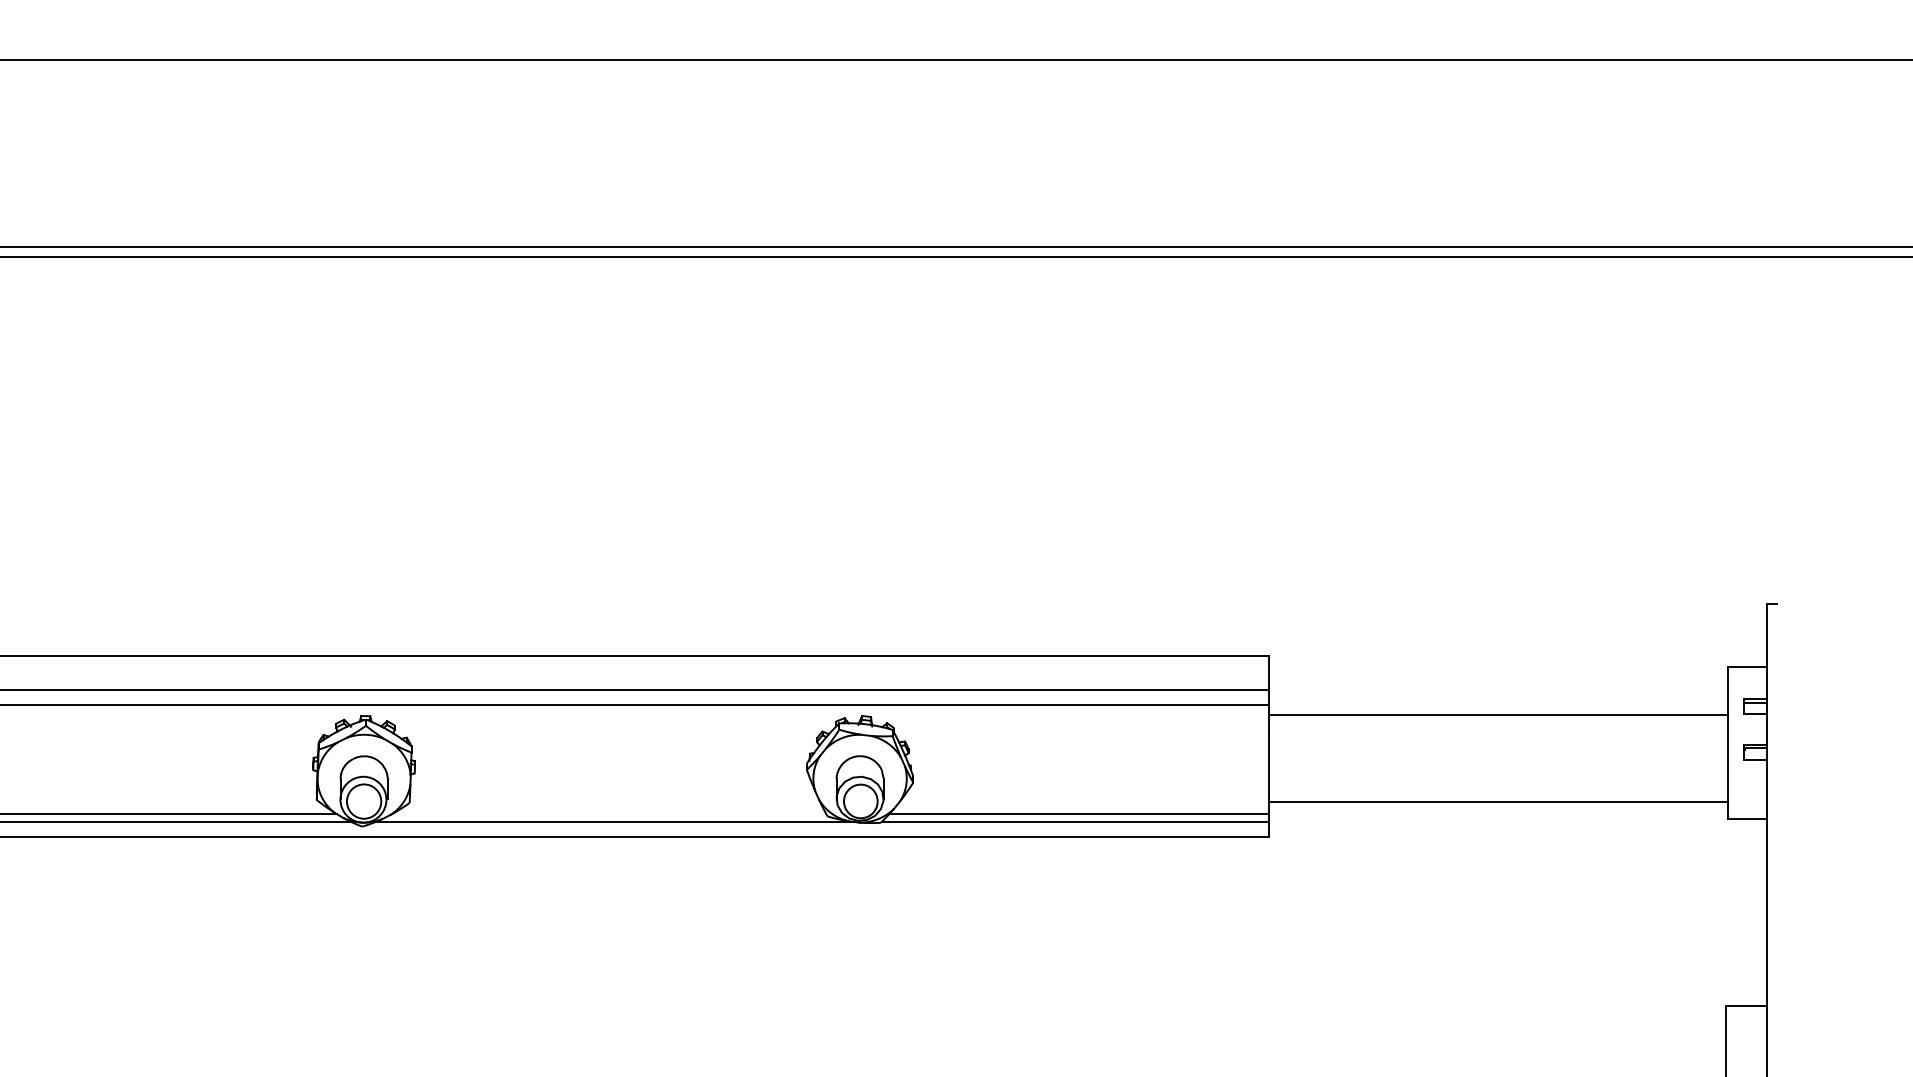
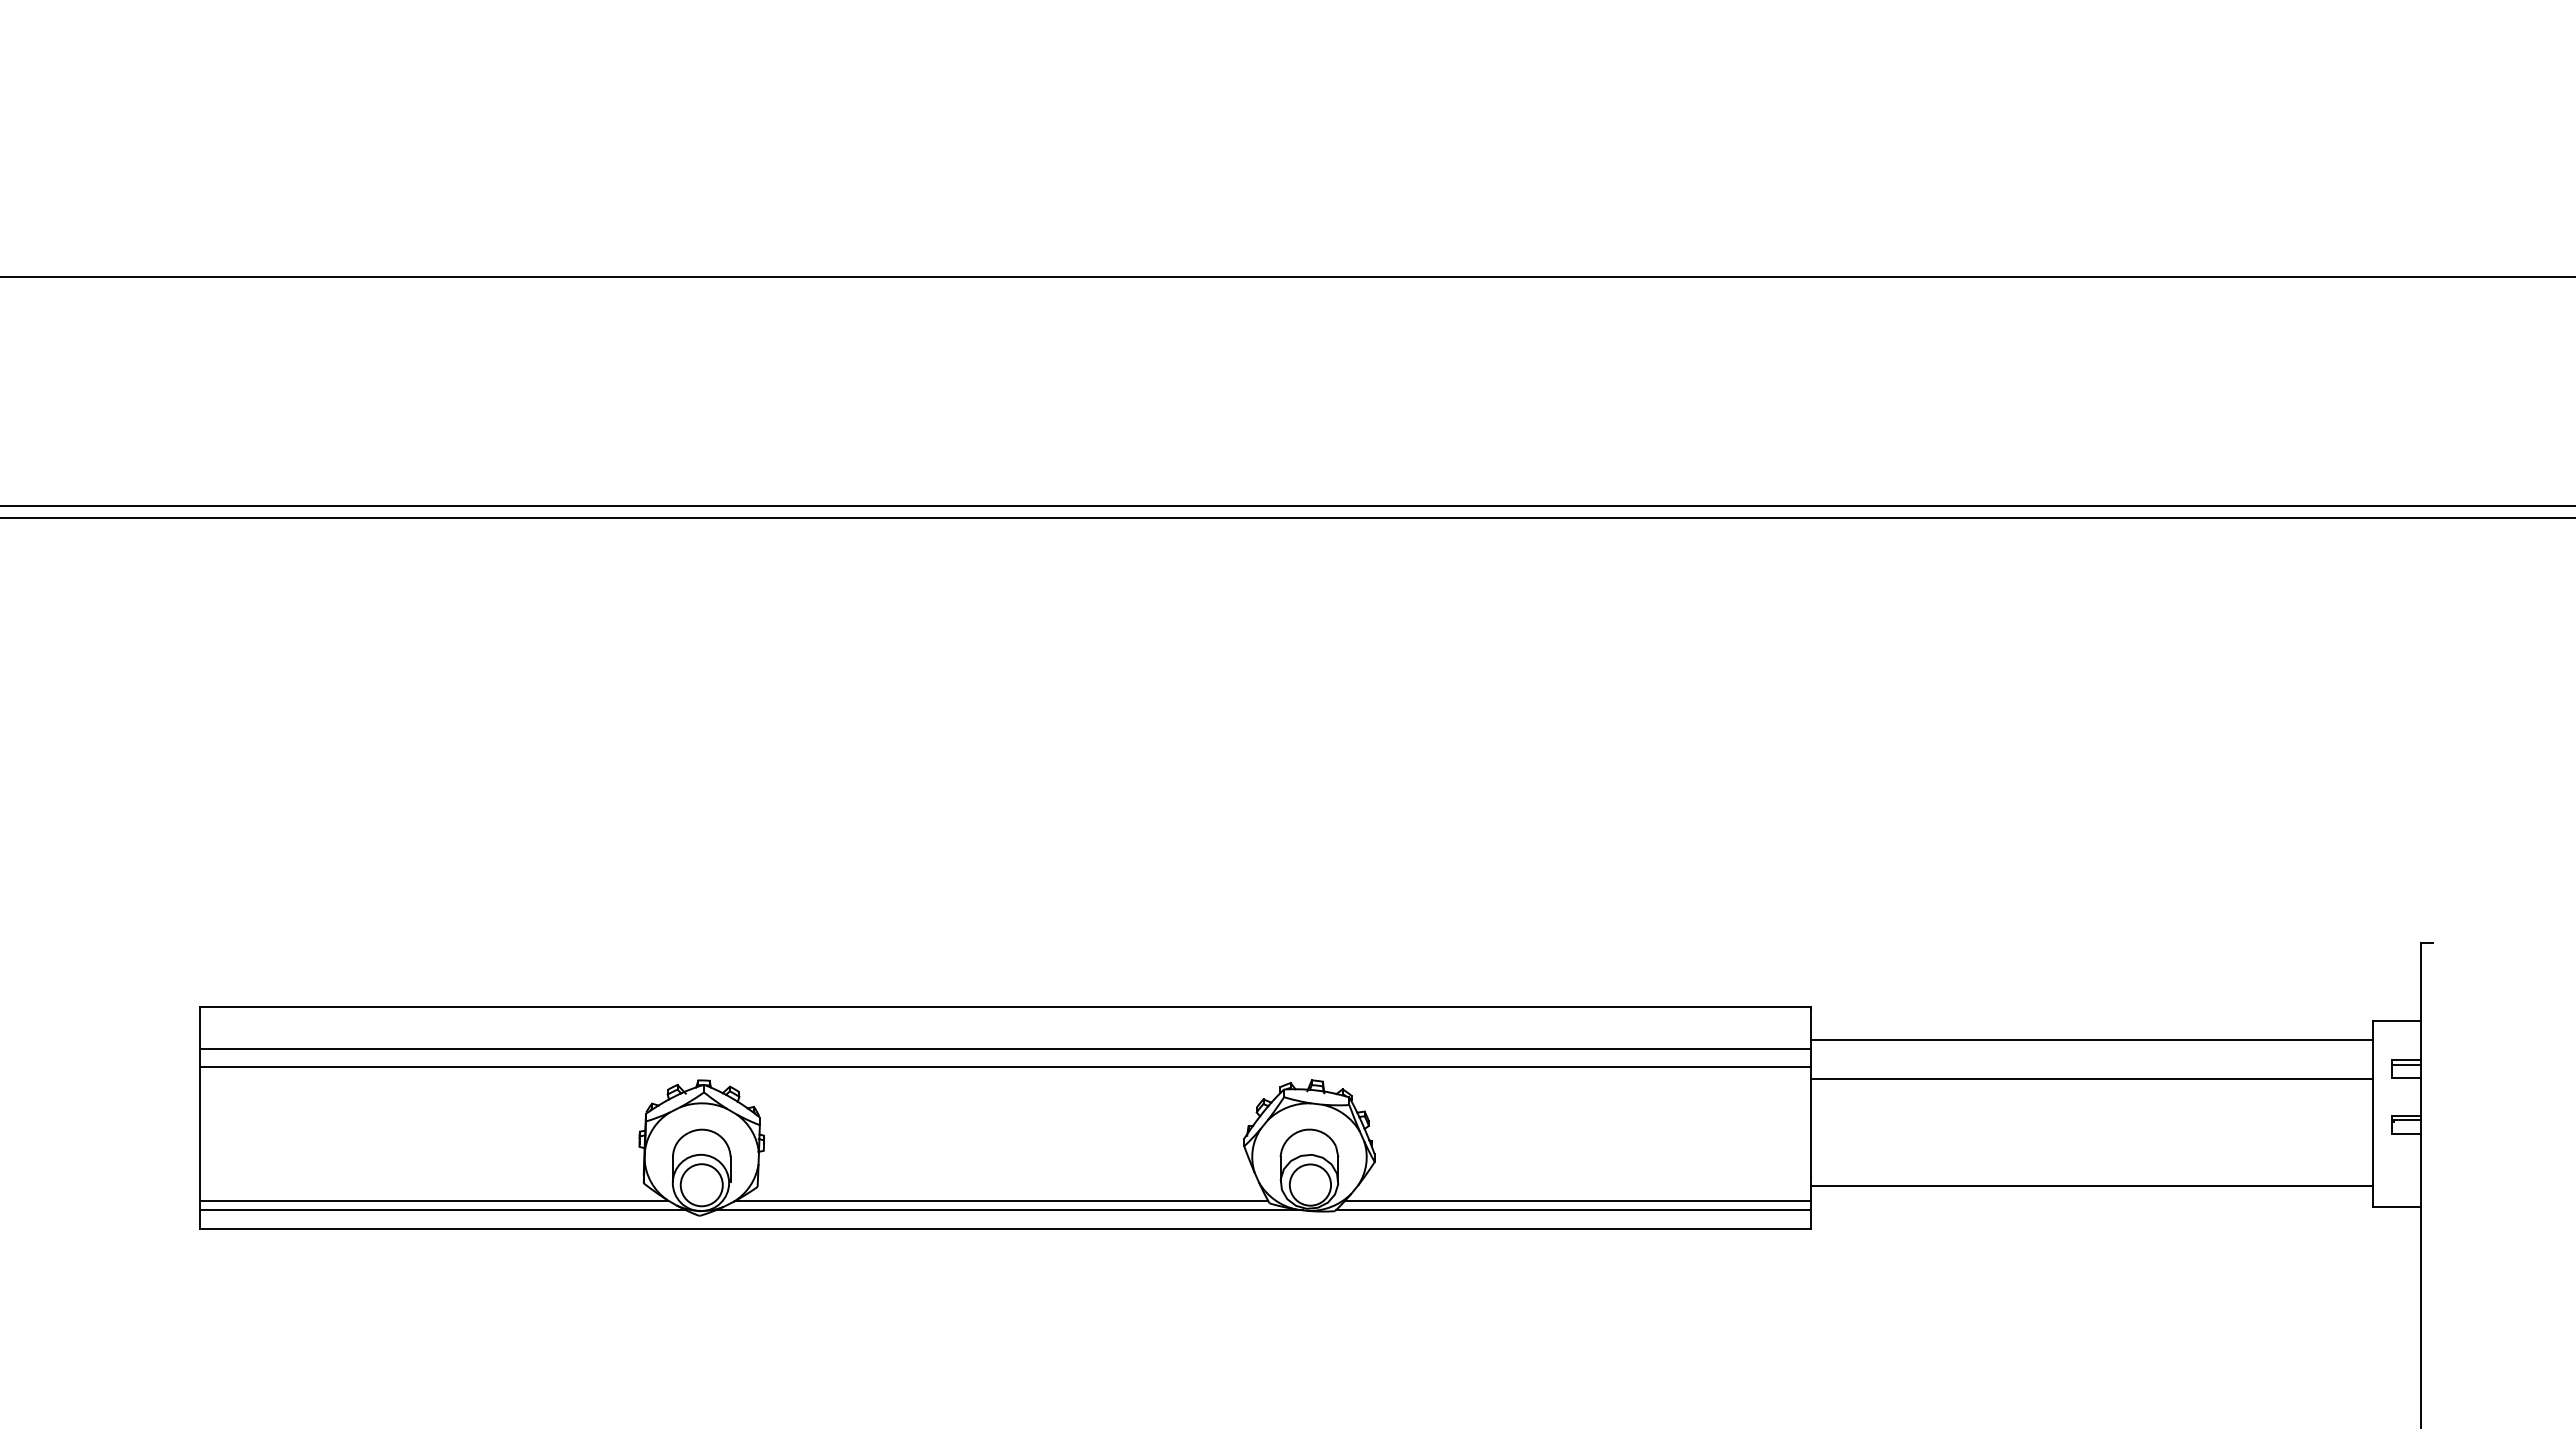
line: (1498, 682) -> (2091, 1039), added
line: (609, 814) -> (1002, 1200), added

